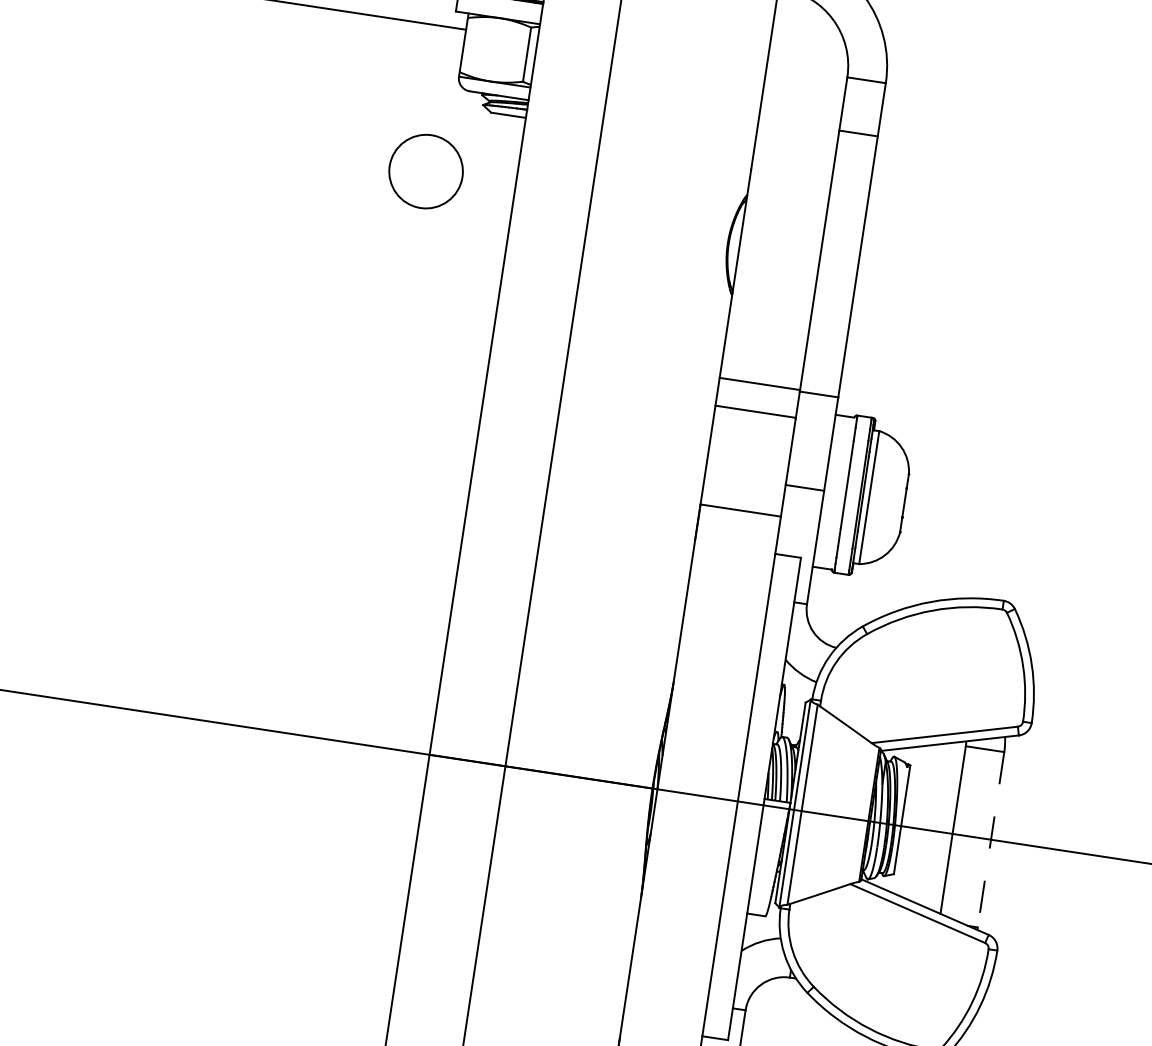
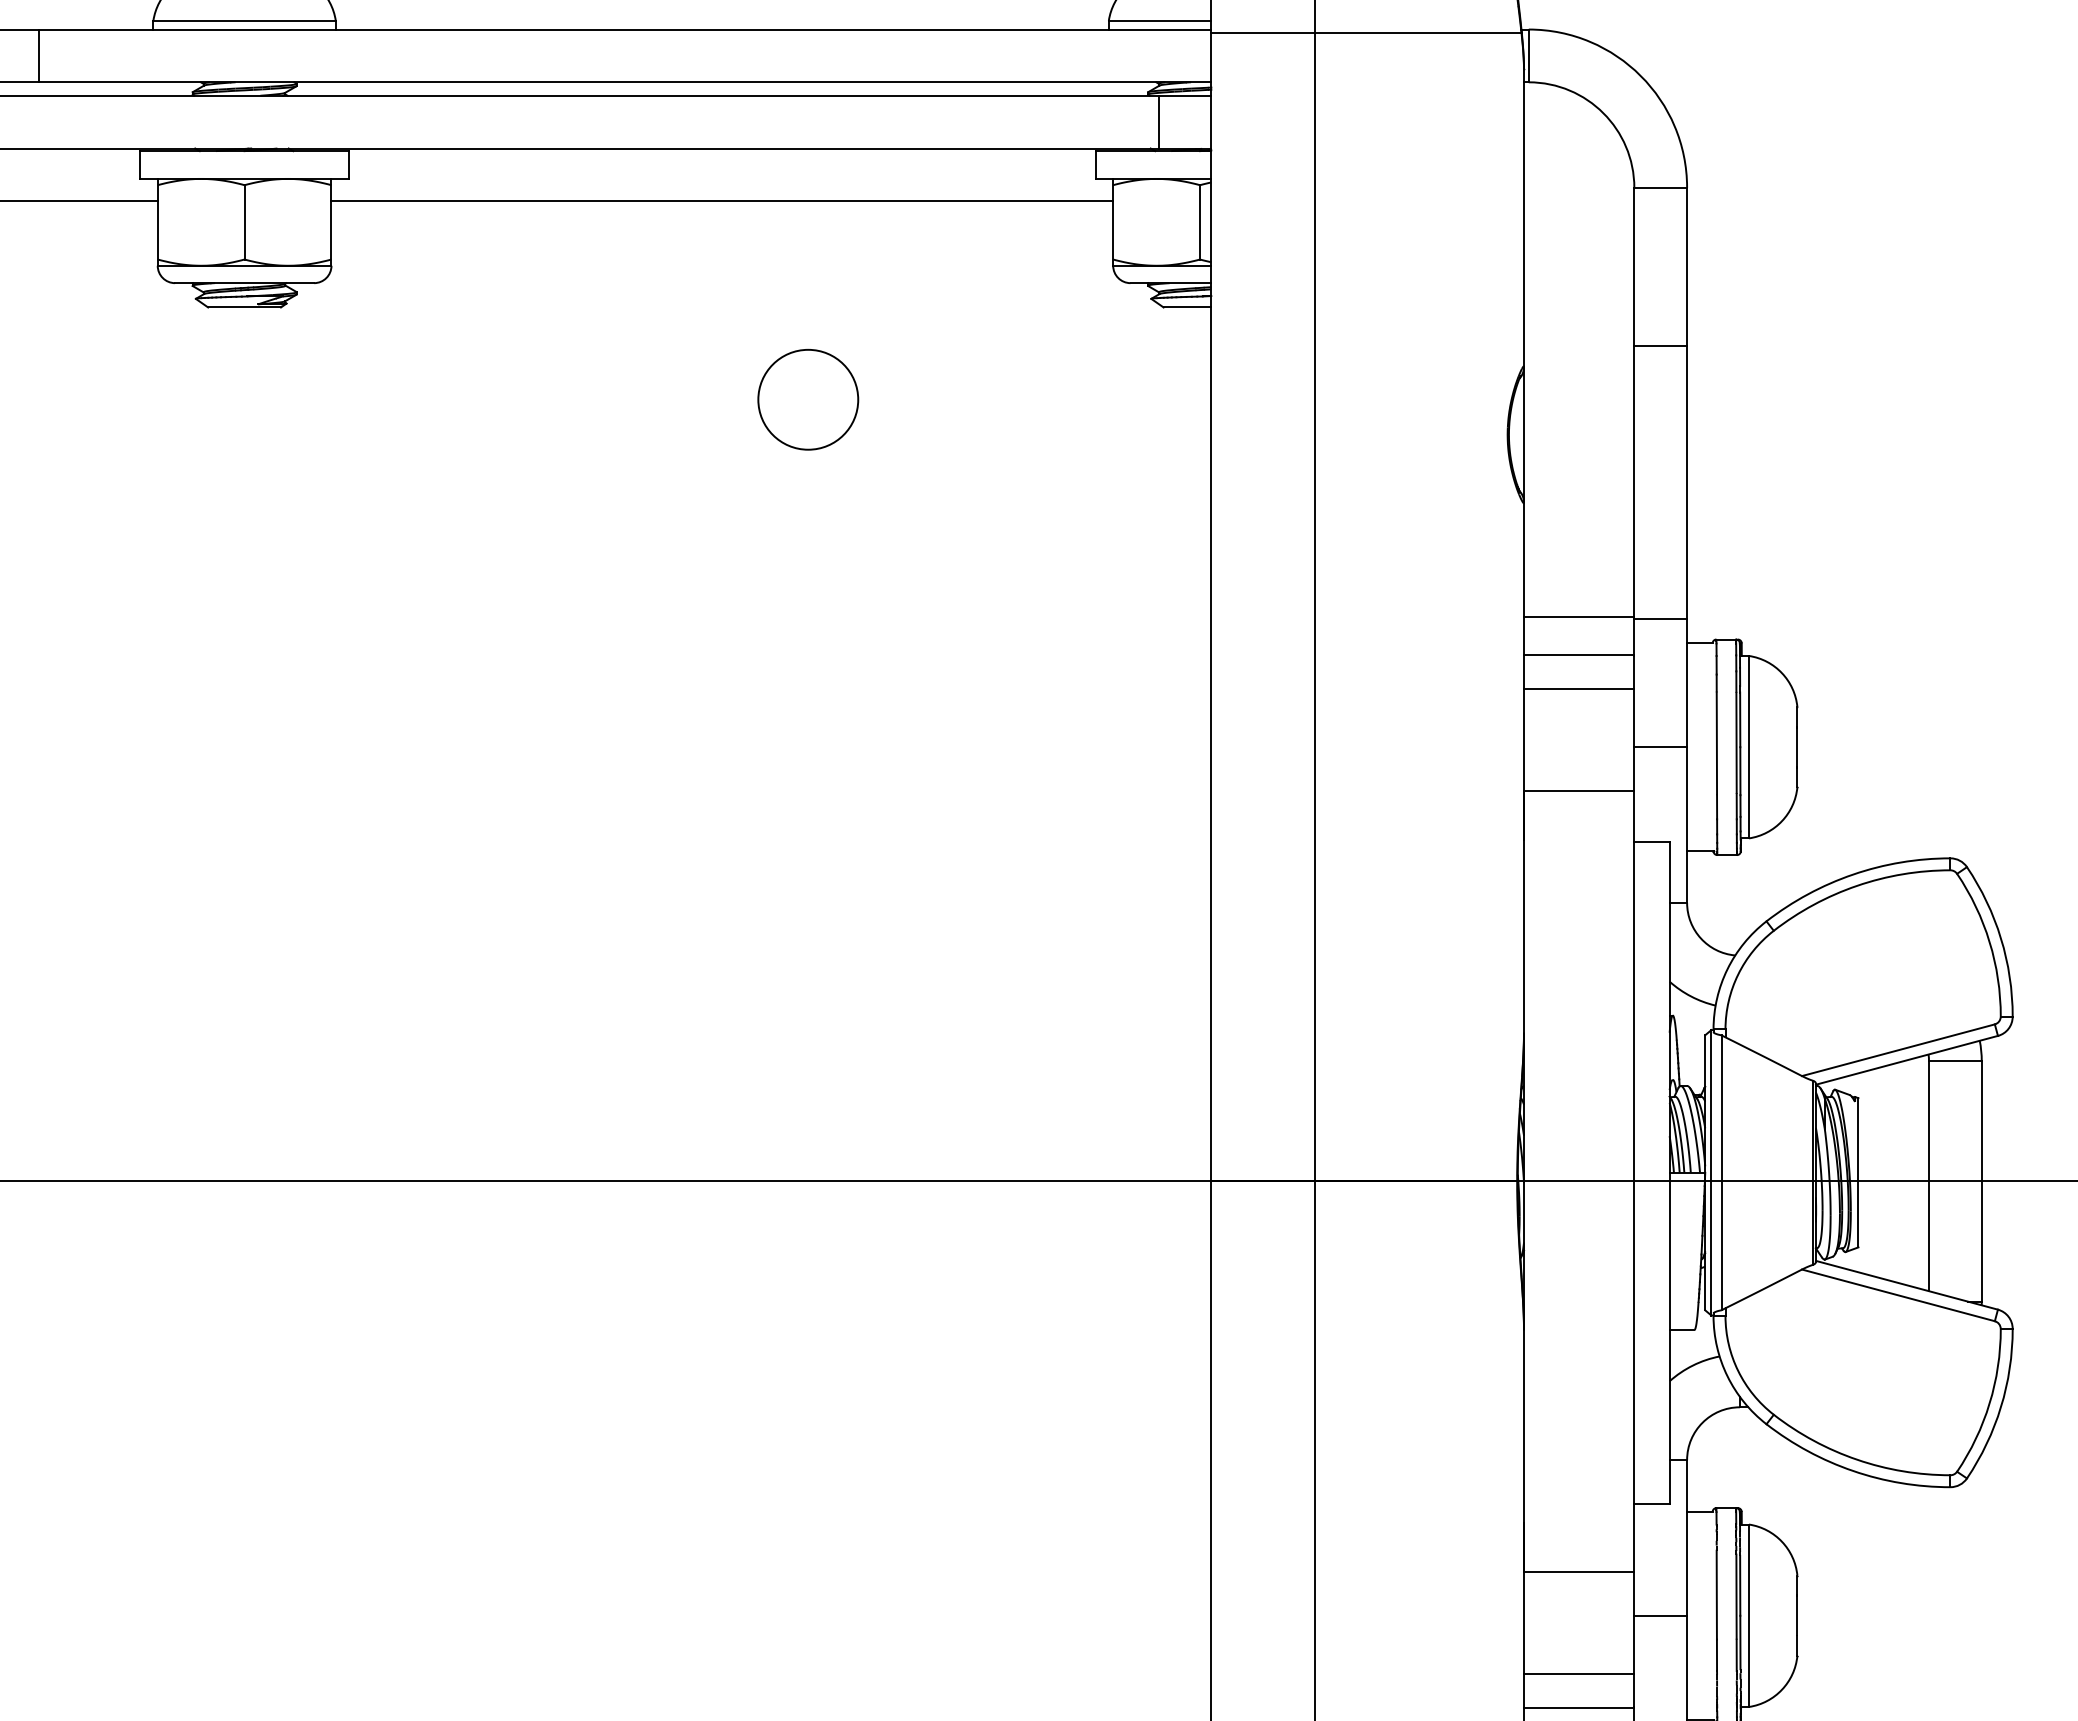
line: (858, 133) -> (1660, 345), moved
circle: (426, 171) -> (808, 399), moved
line: (752, 436) -> (1579, 688), added
line: (990, 839) -> (1981, 1181), dashed -> solid

